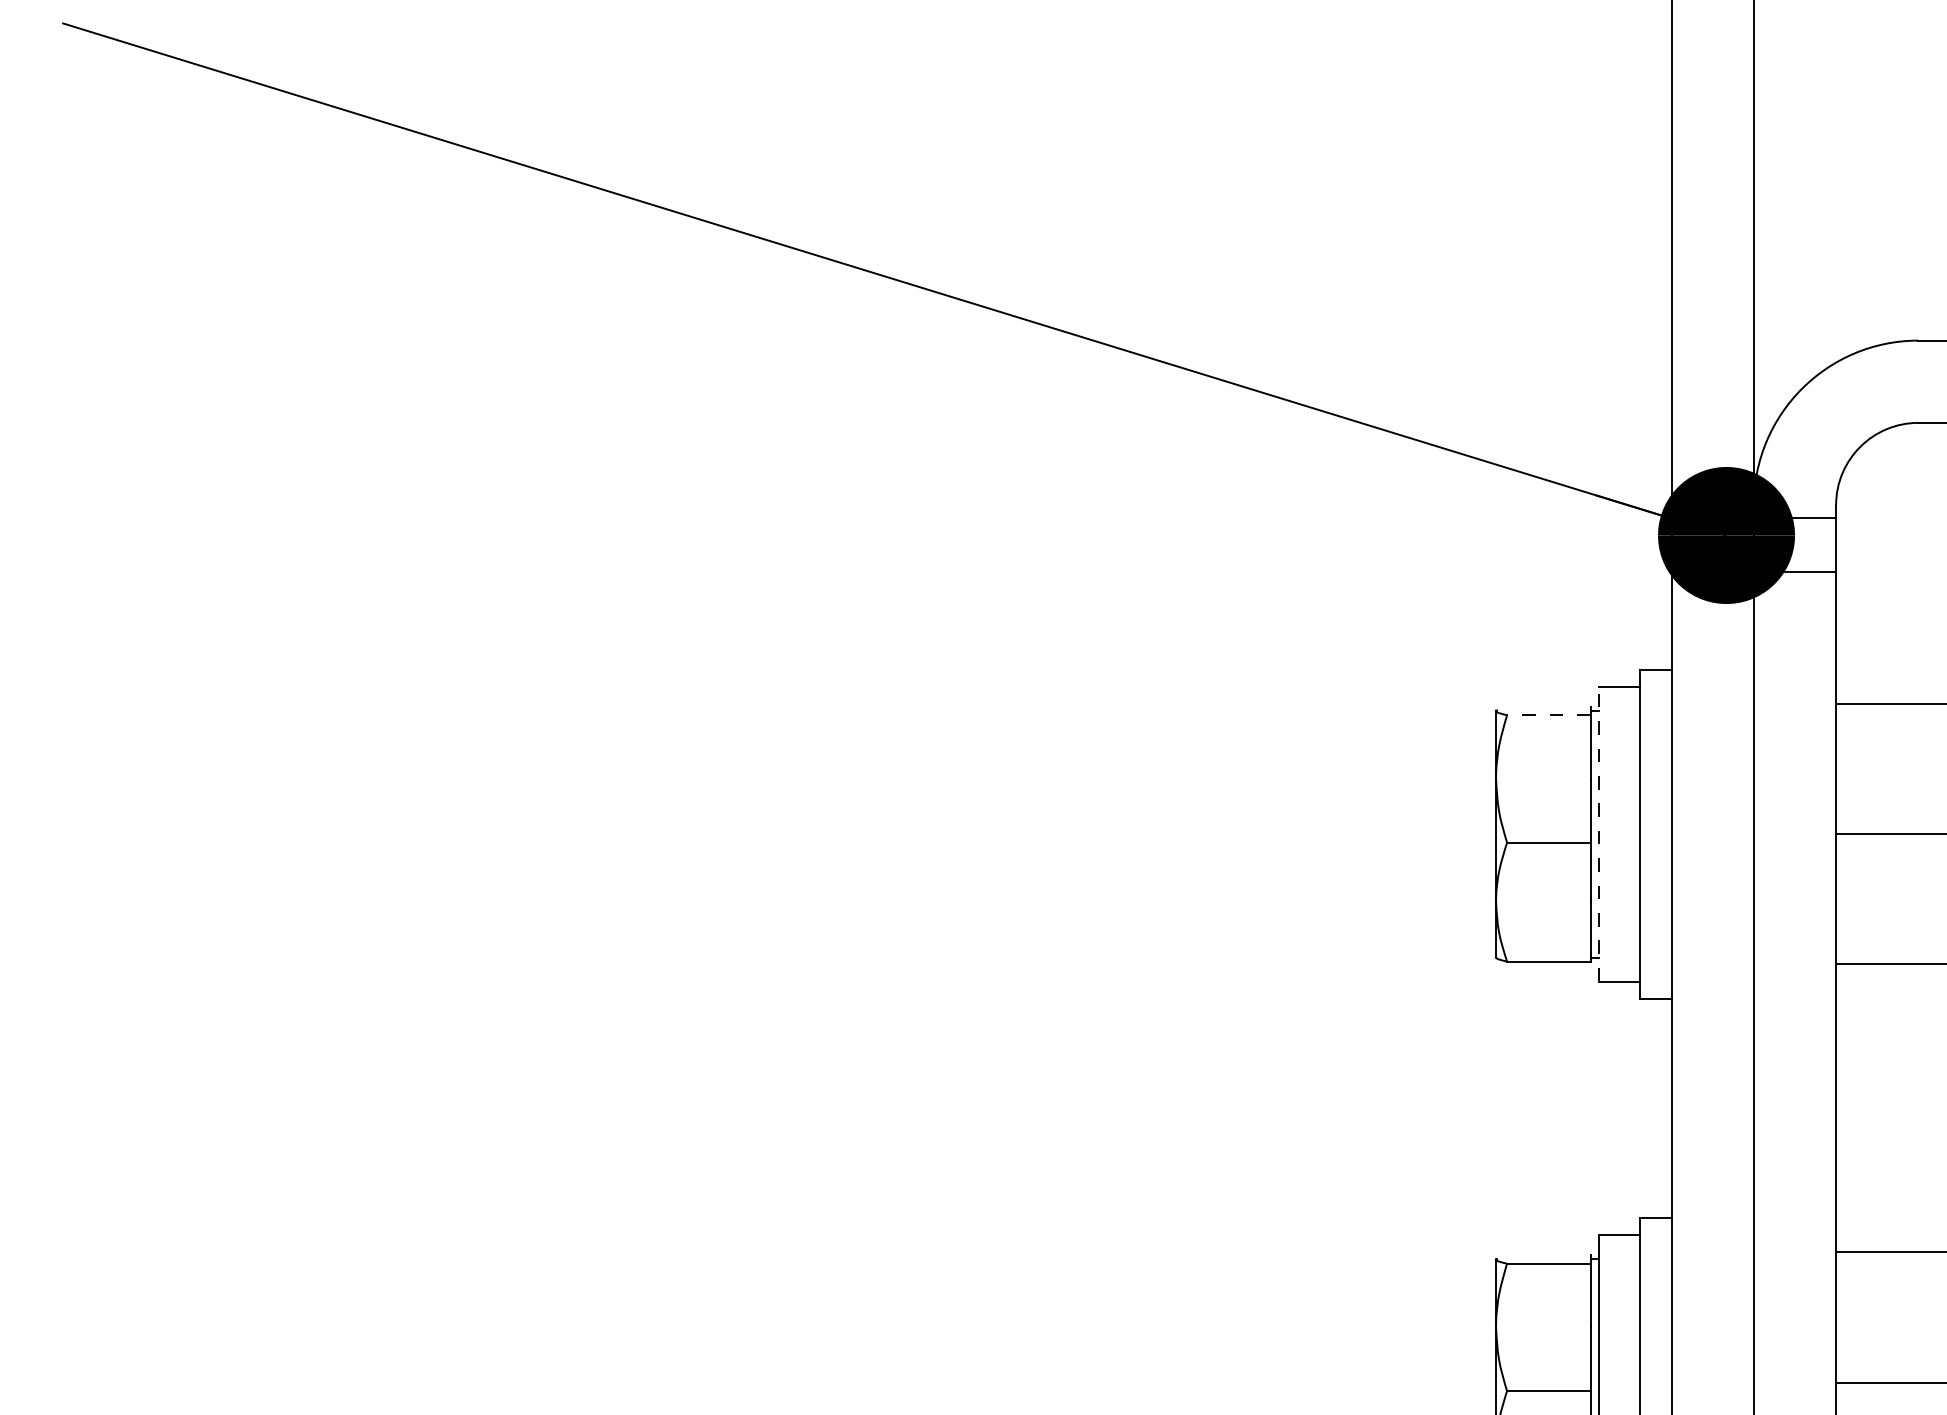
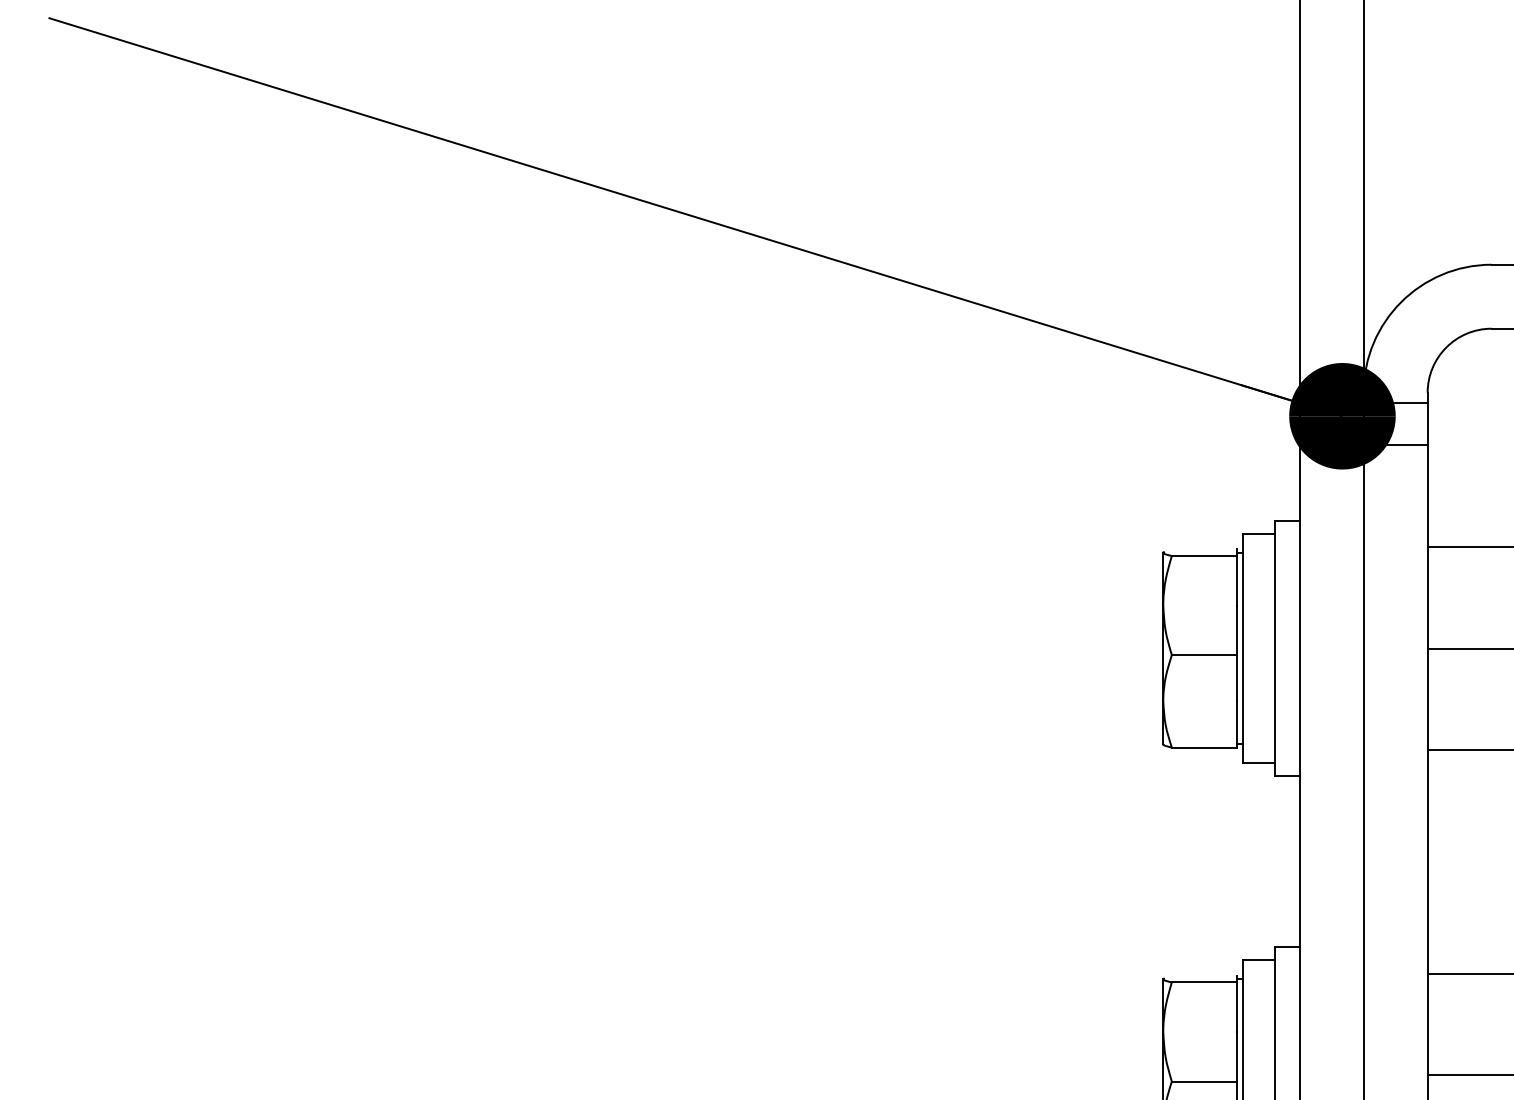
line: (1547, 715) -> (1203, 556), dashed -> solid
line: (1599, 834) -> (1243, 648), dashed -> solid

